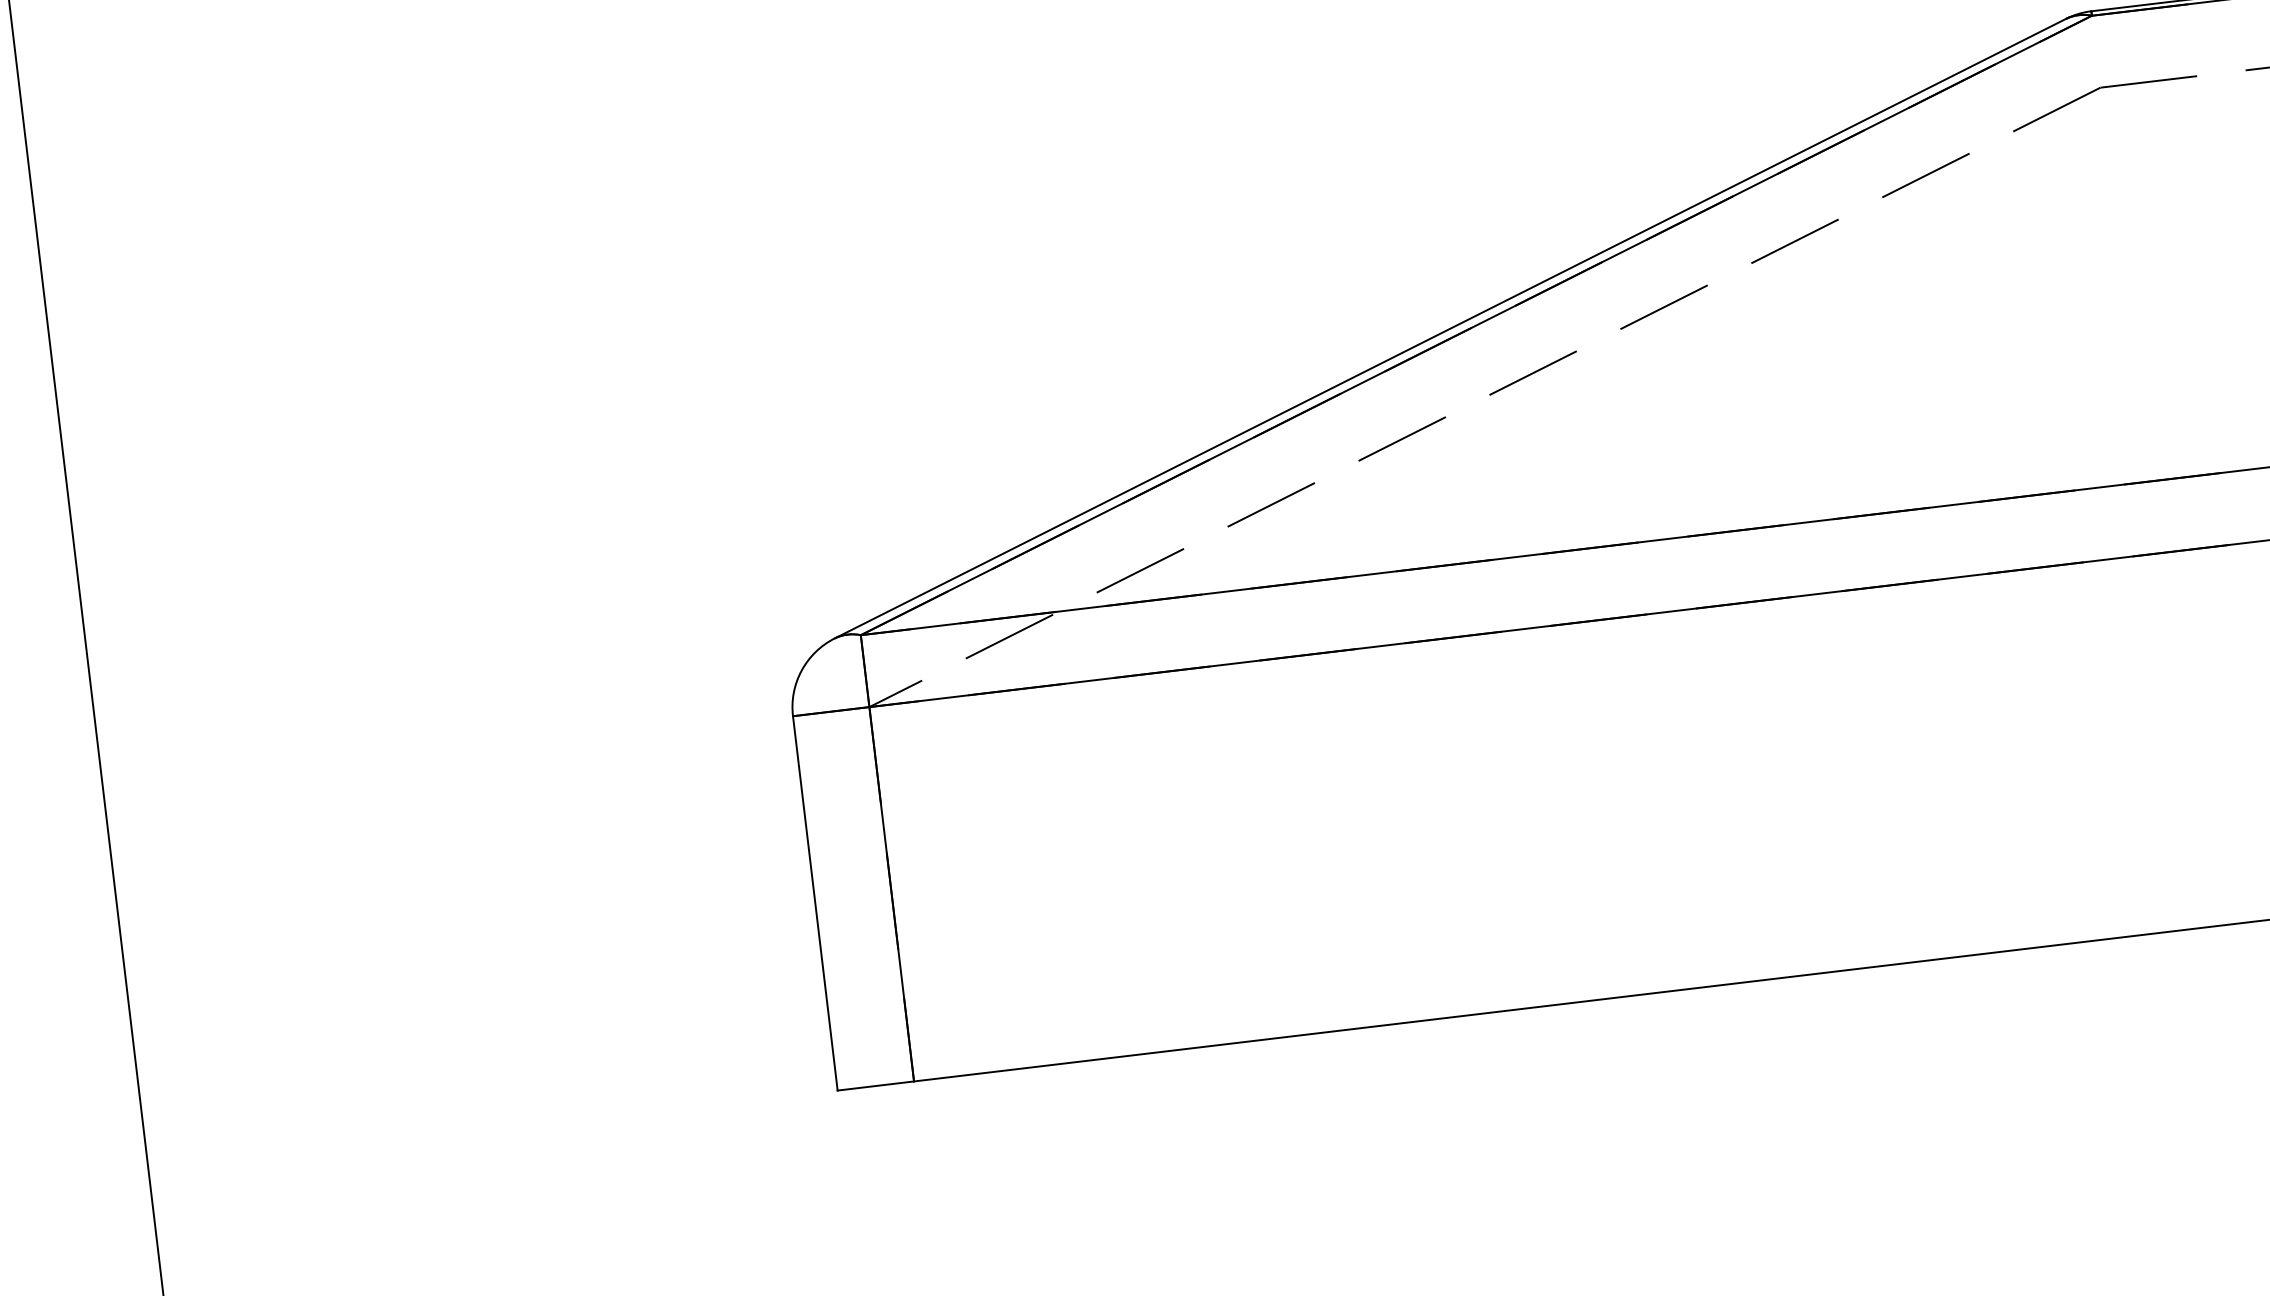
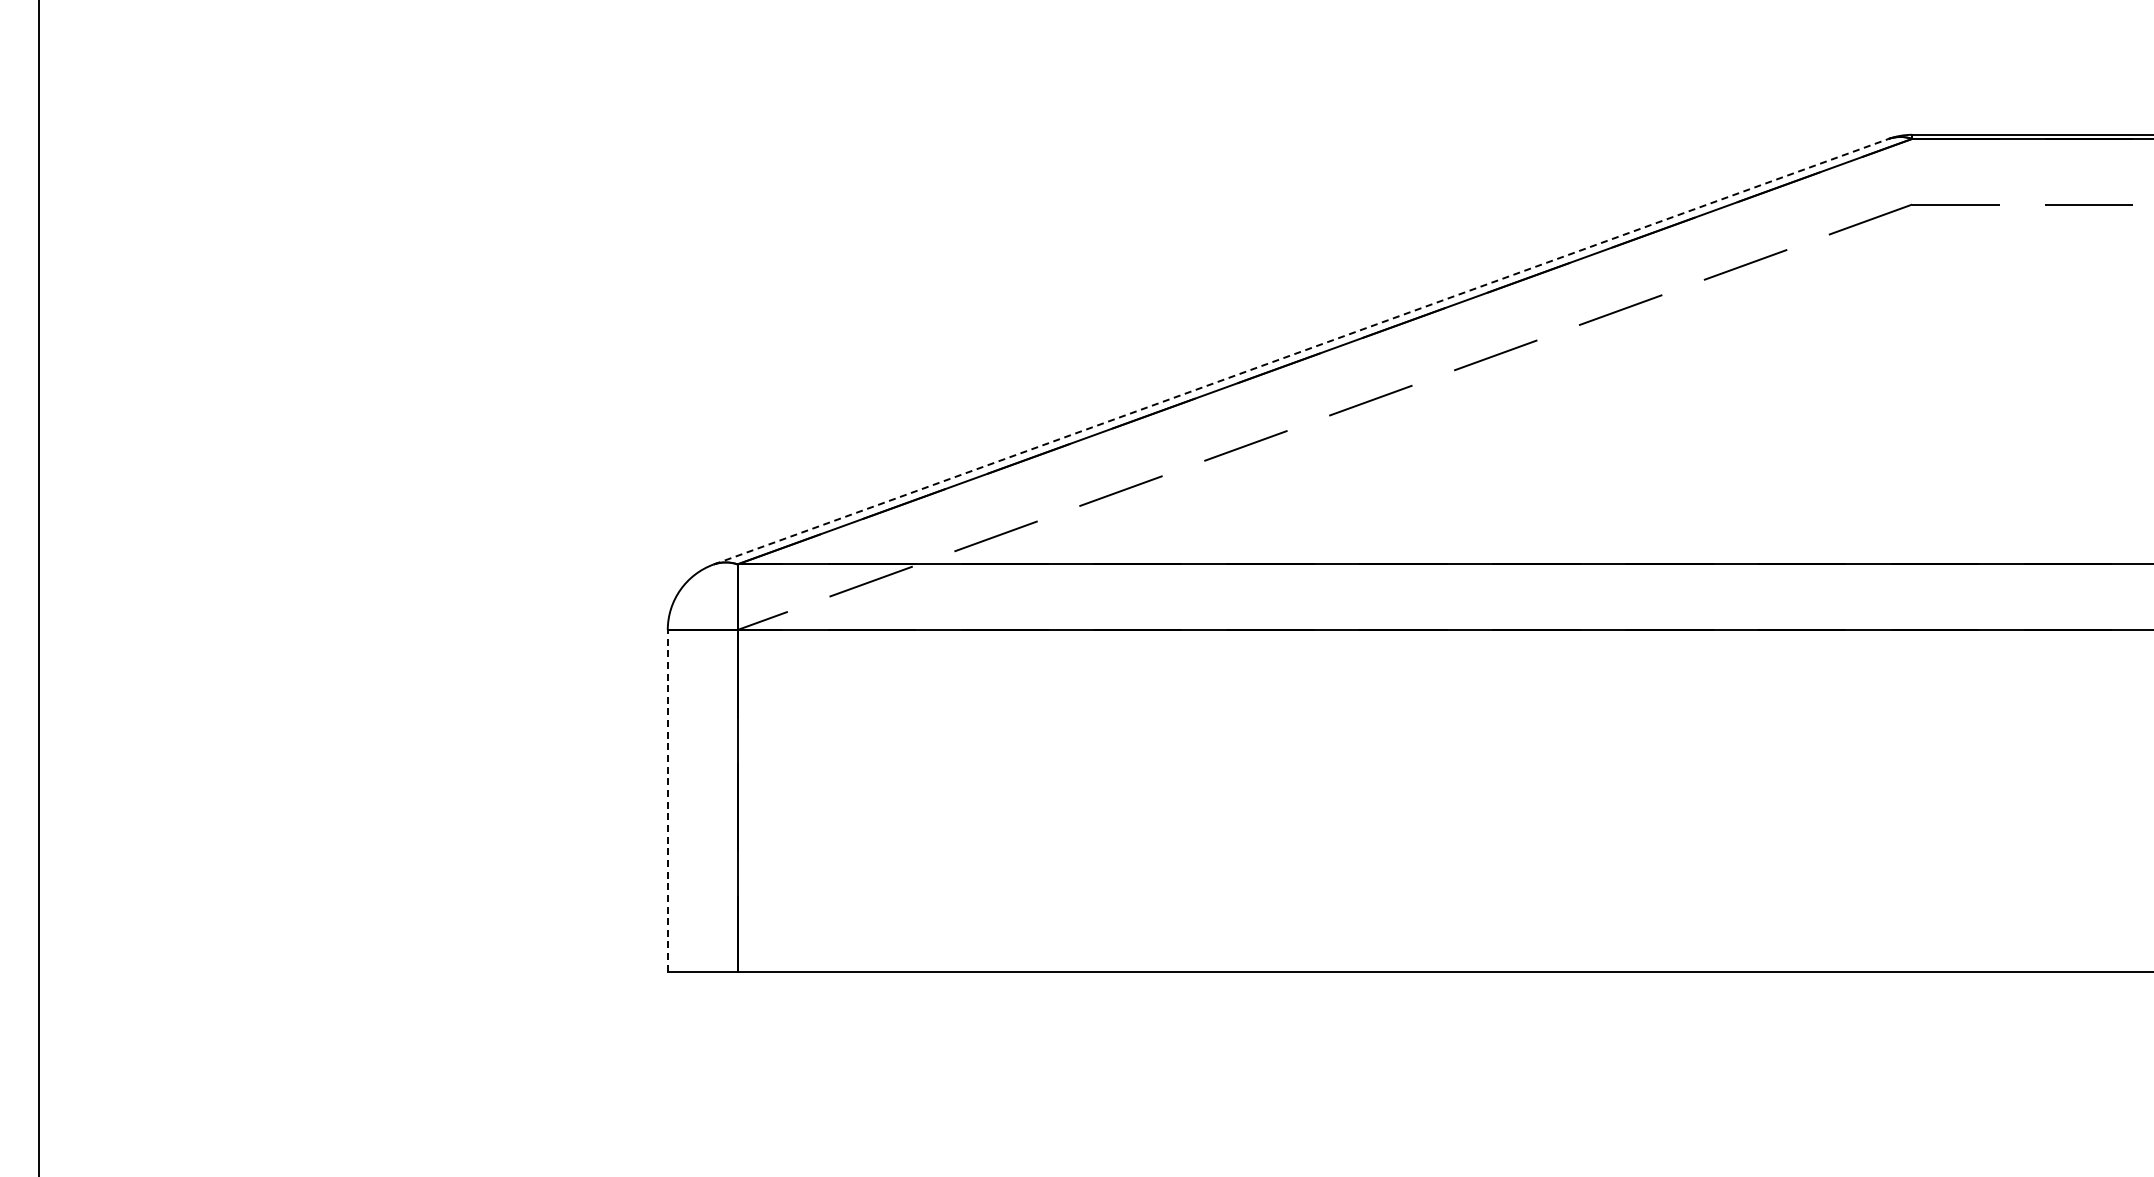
line: (1450, 328) -> (1301, 351), solid -> dashed
line: (814, 902) -> (667, 800), solid -> dashed

